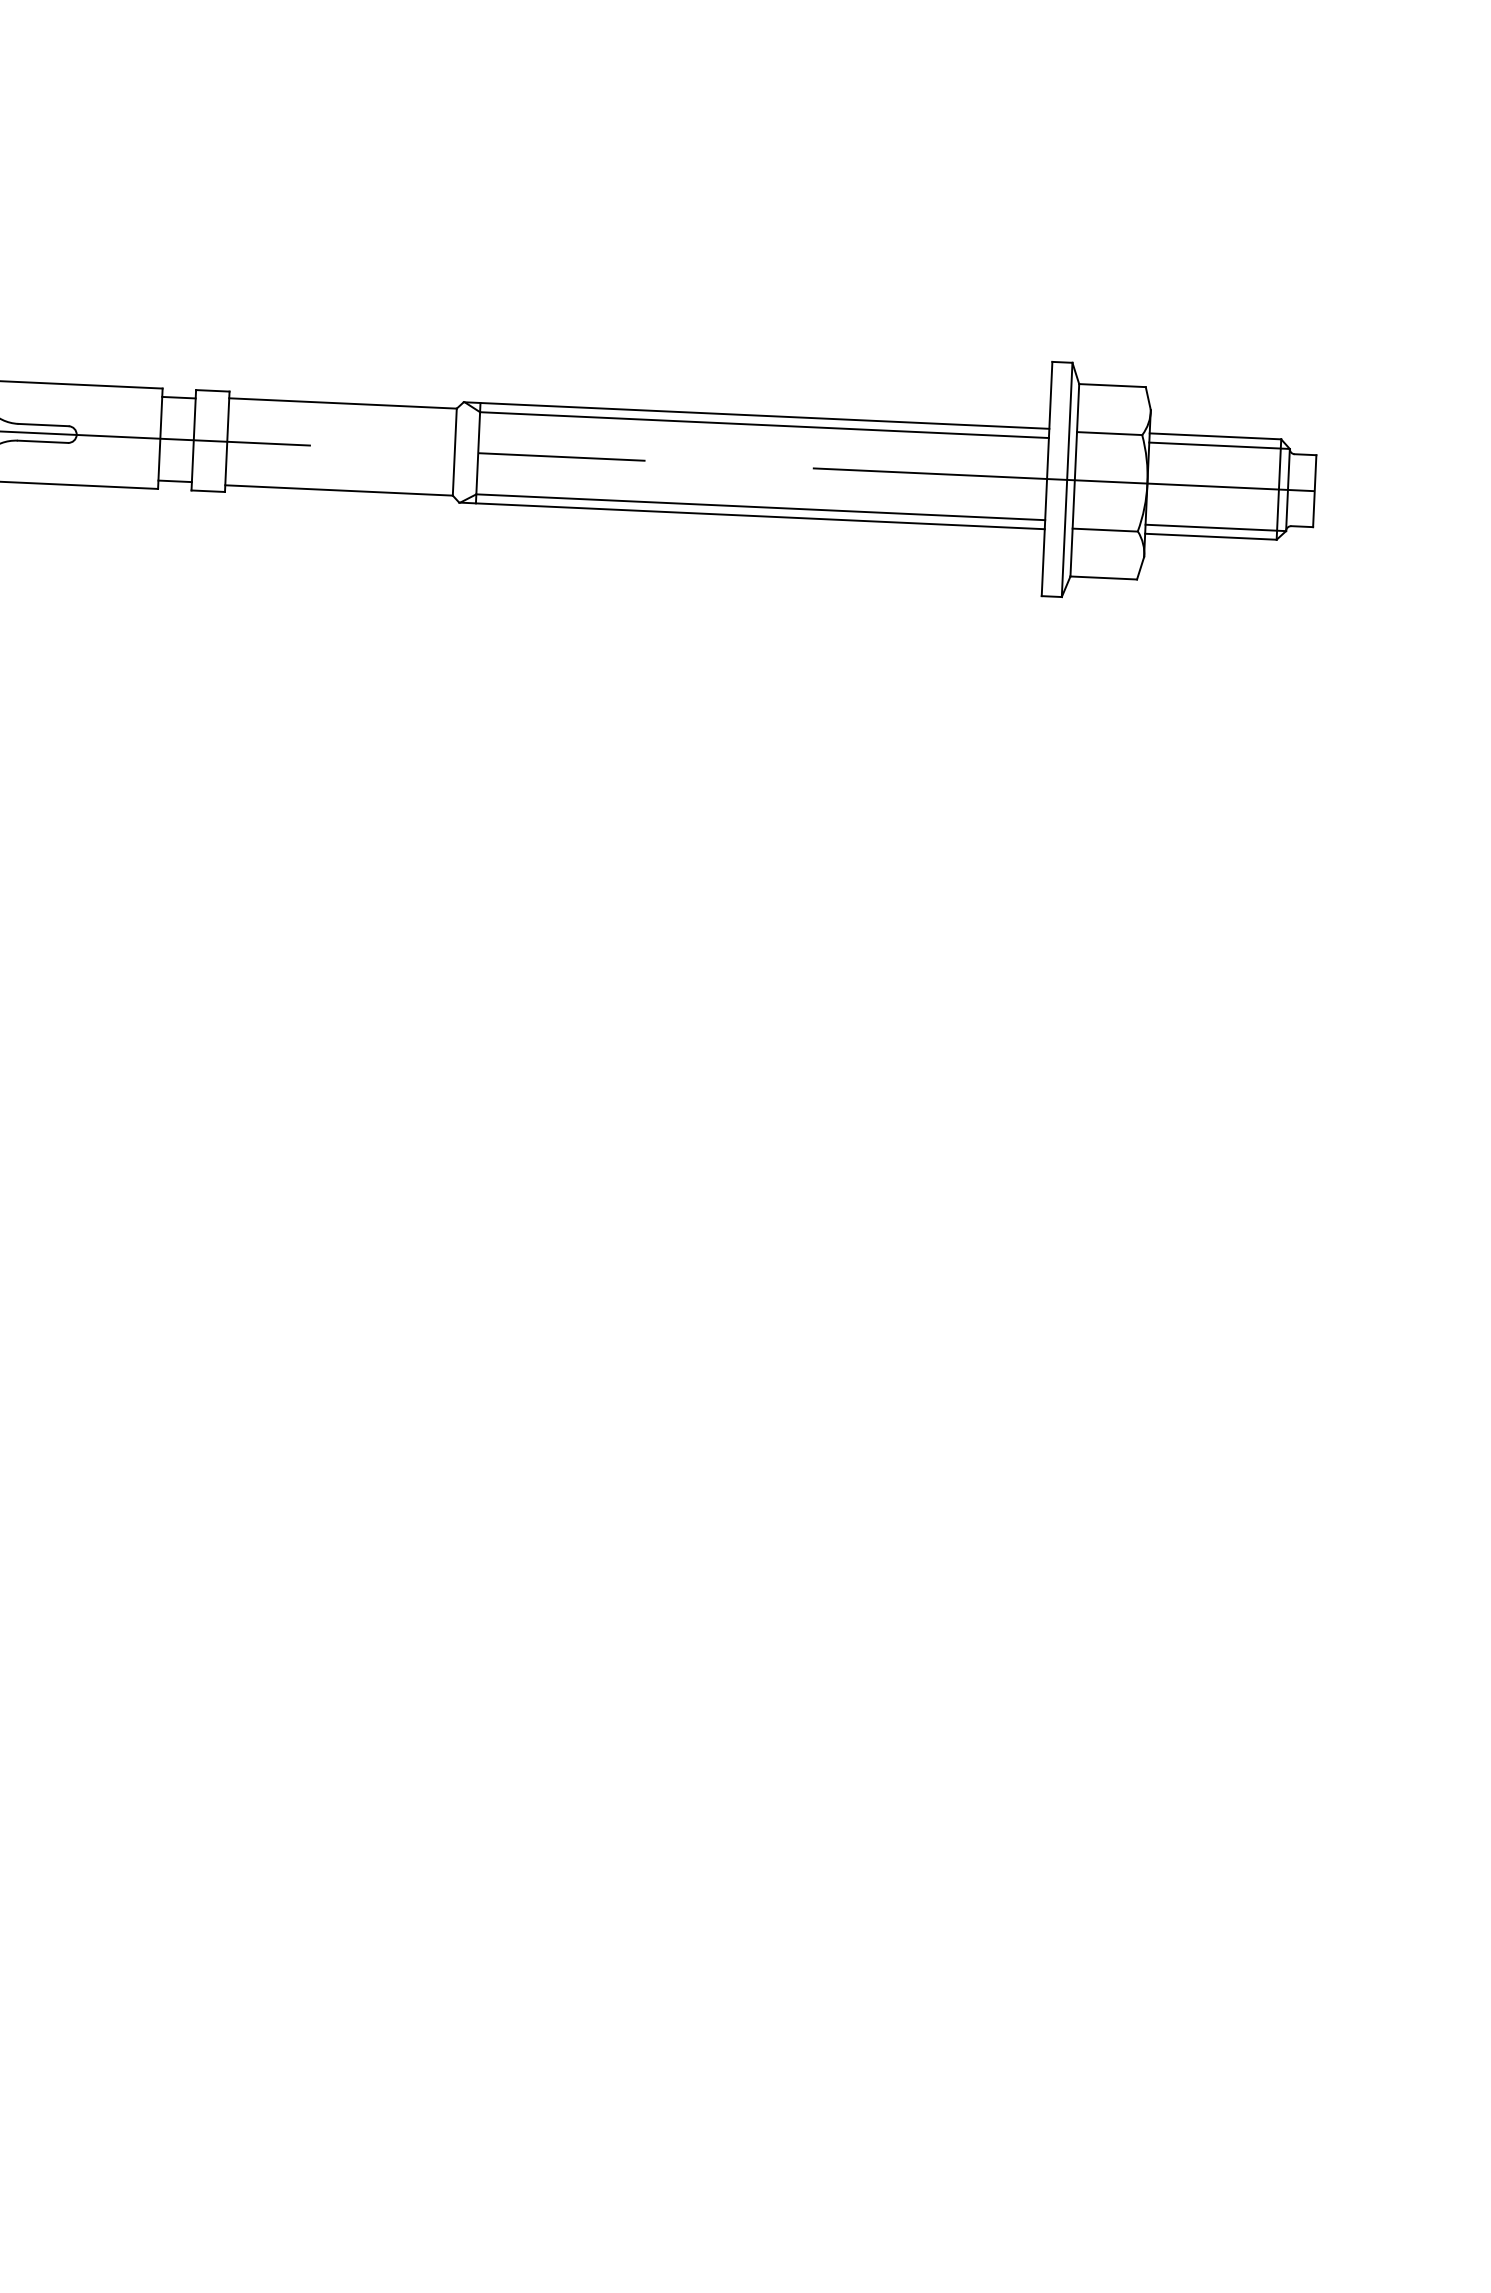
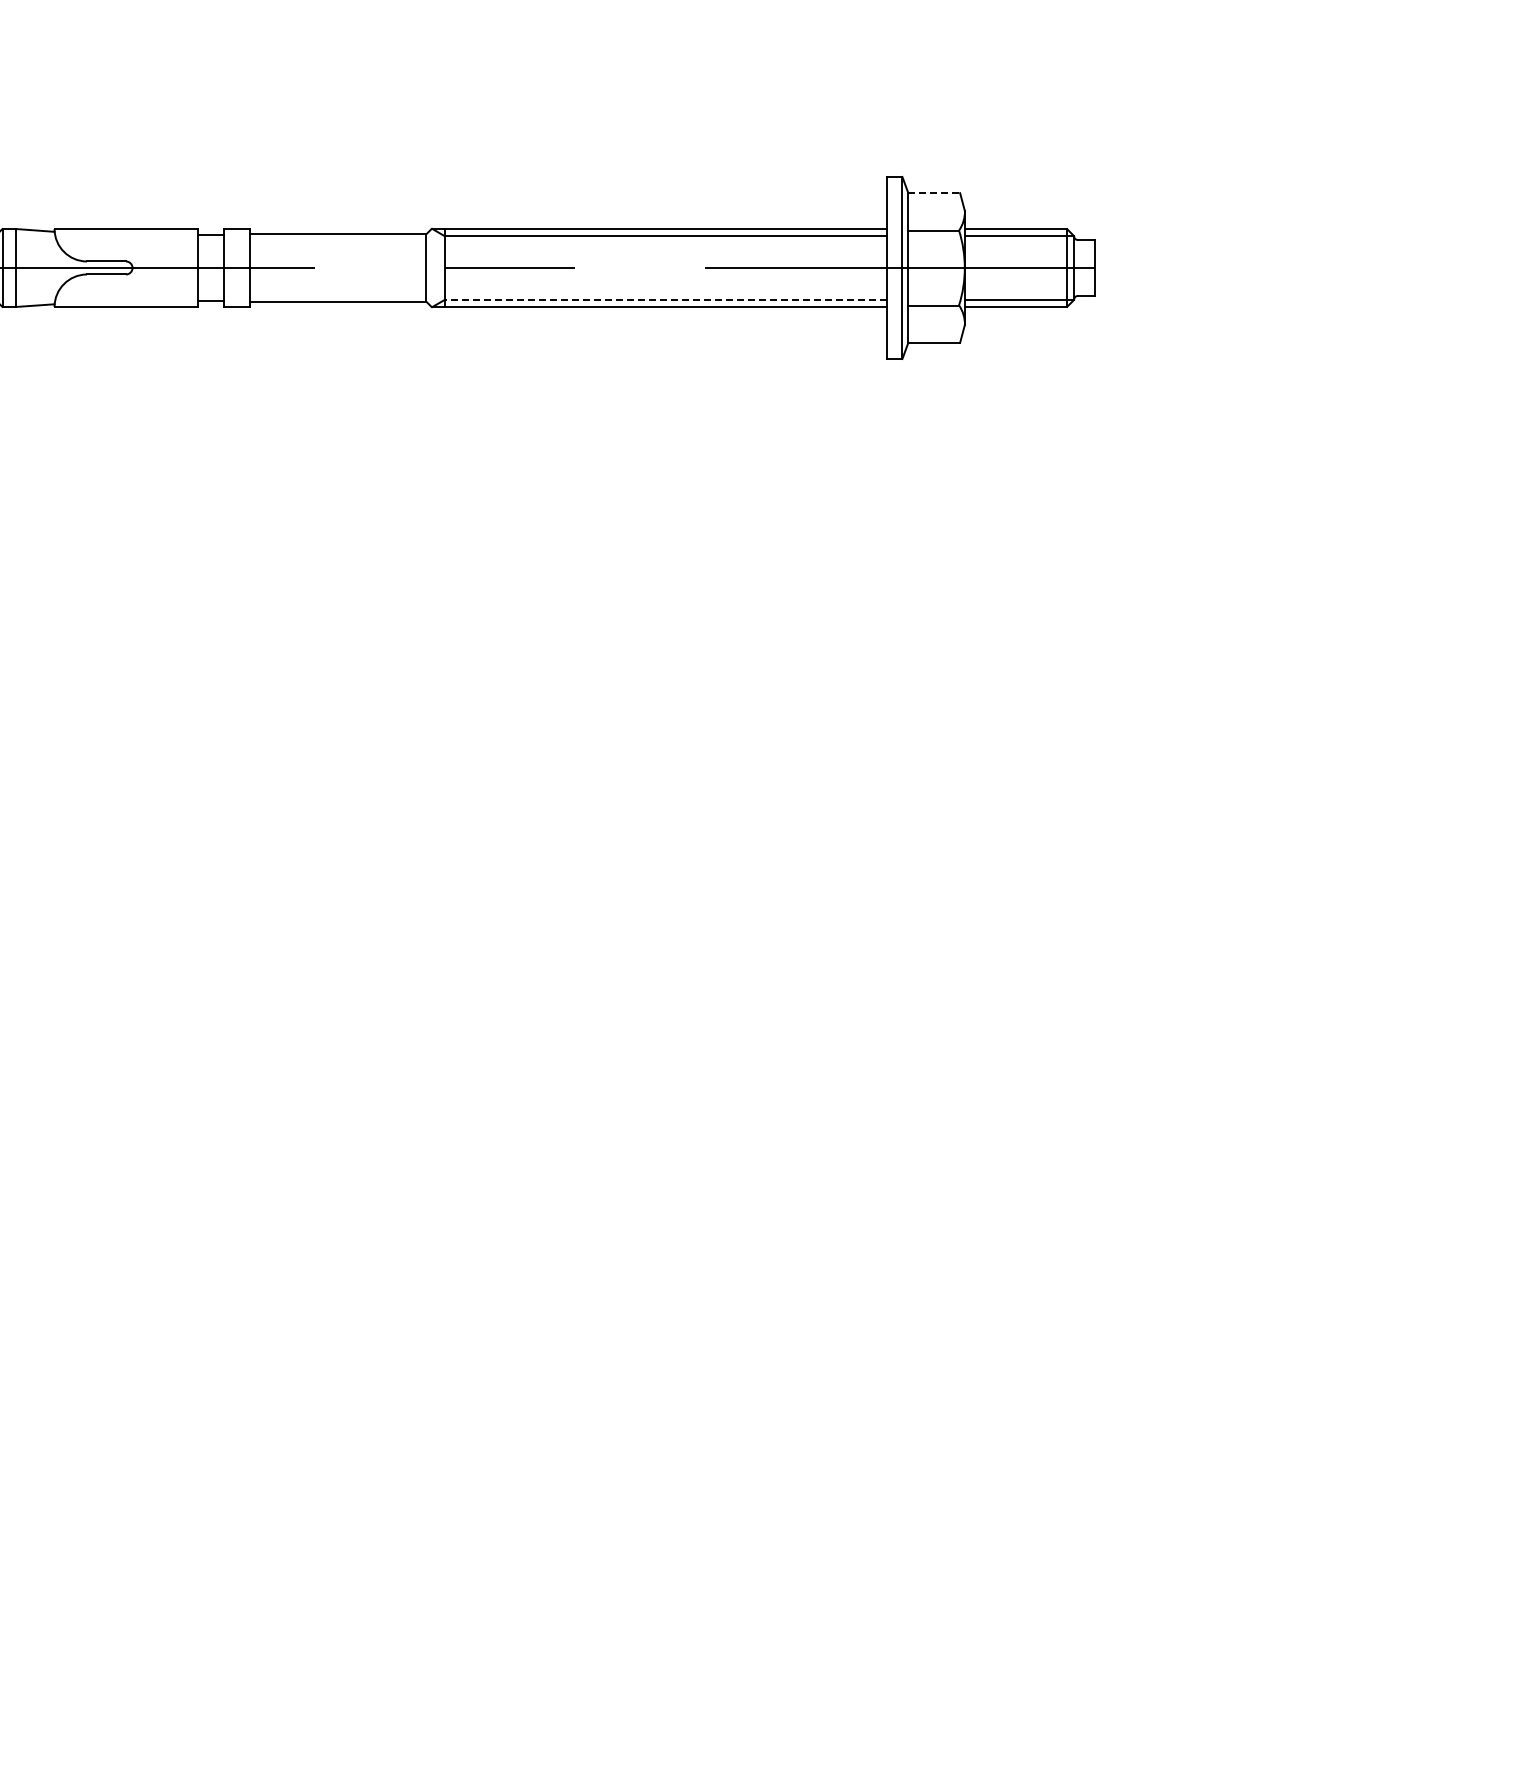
line: (1112, 385) -> (934, 193), solid -> dashed
line: (760, 506) -> (665, 299), solid -> dashed

